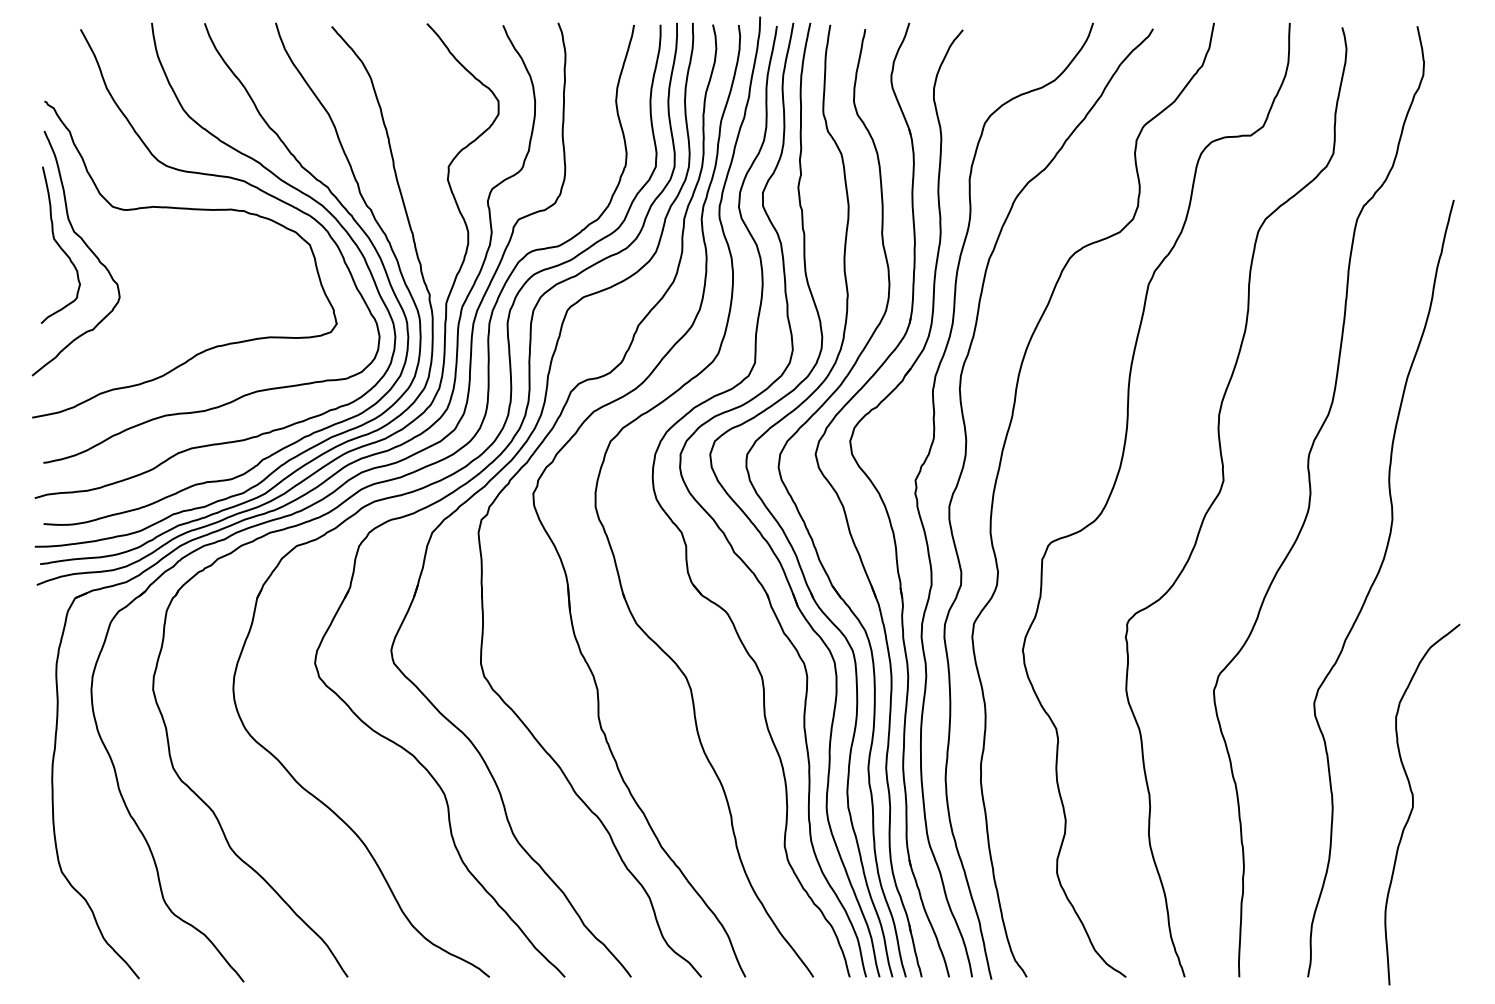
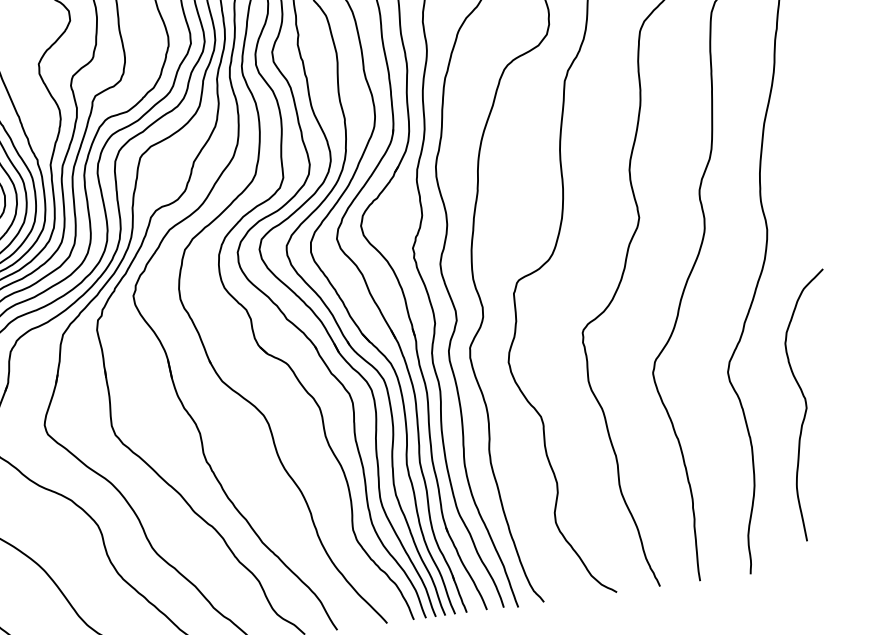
curve: (1413, 804) -> (806, 406), moved

